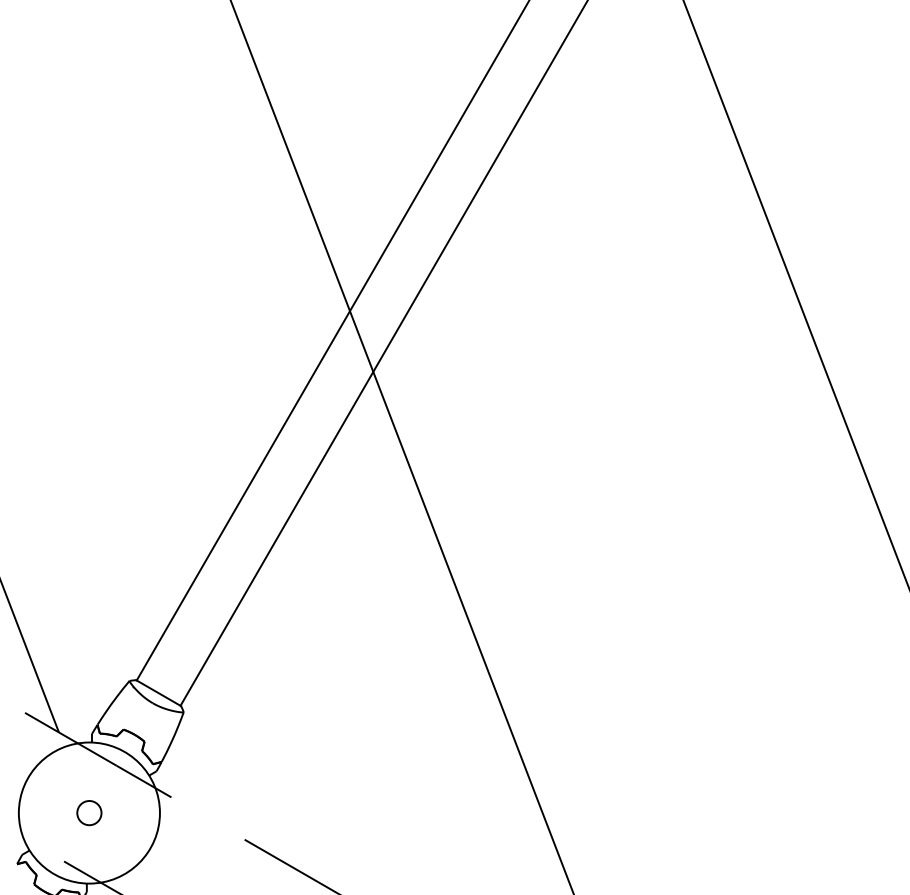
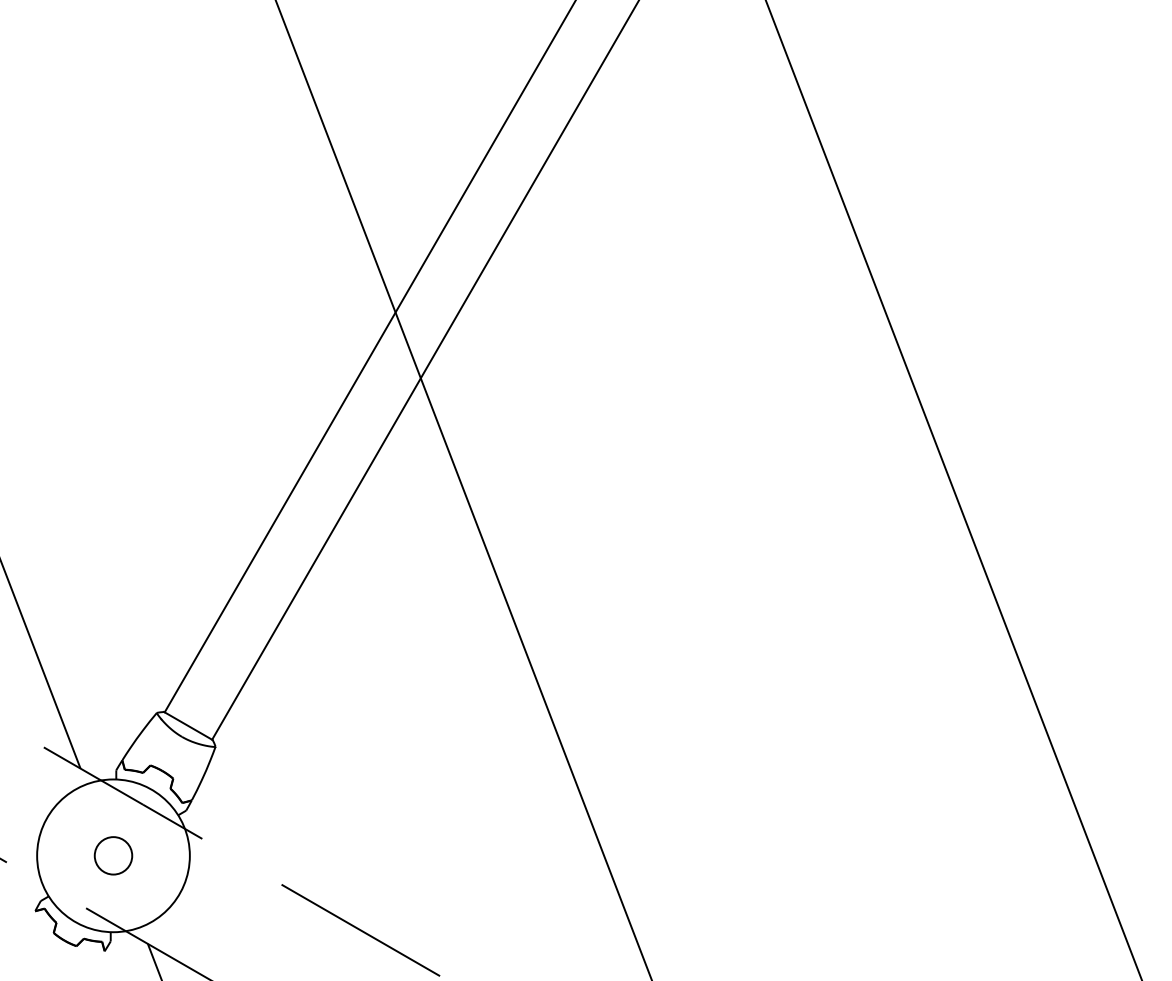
circle: (89, 812) -> (113, 855), size x1.43

